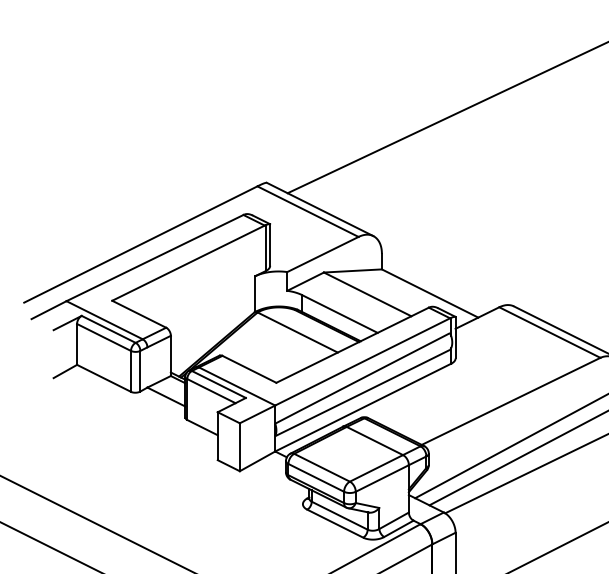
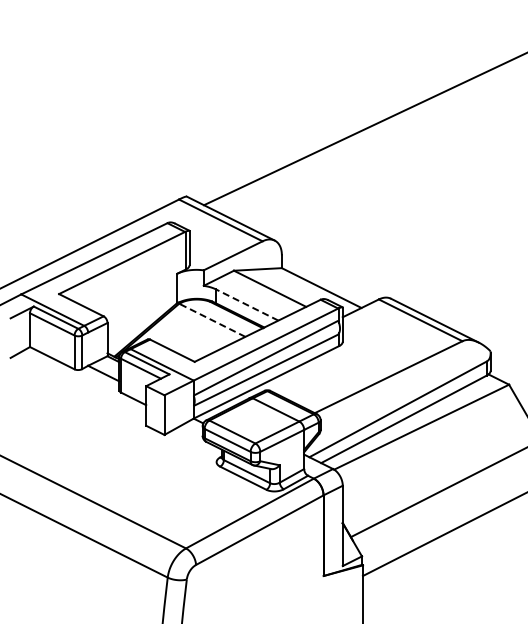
line: (340, 314) -> (247, 305), solid -> dashed
line: (296, 332) -> (211, 320), solid -> dashed

